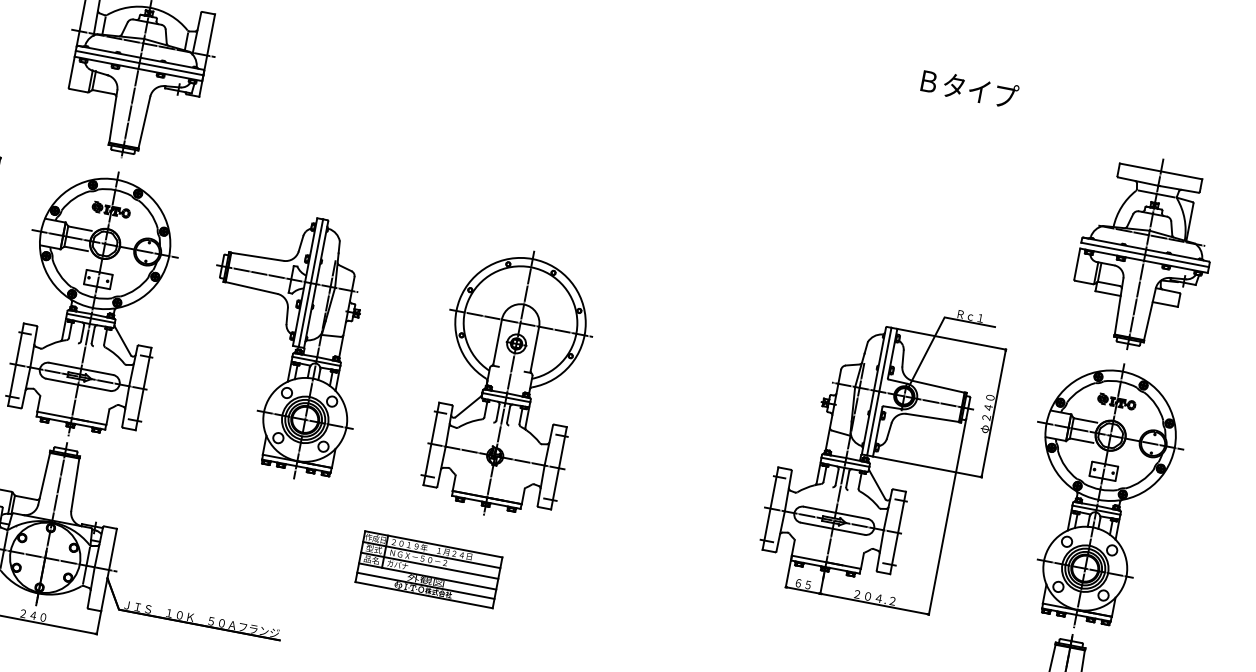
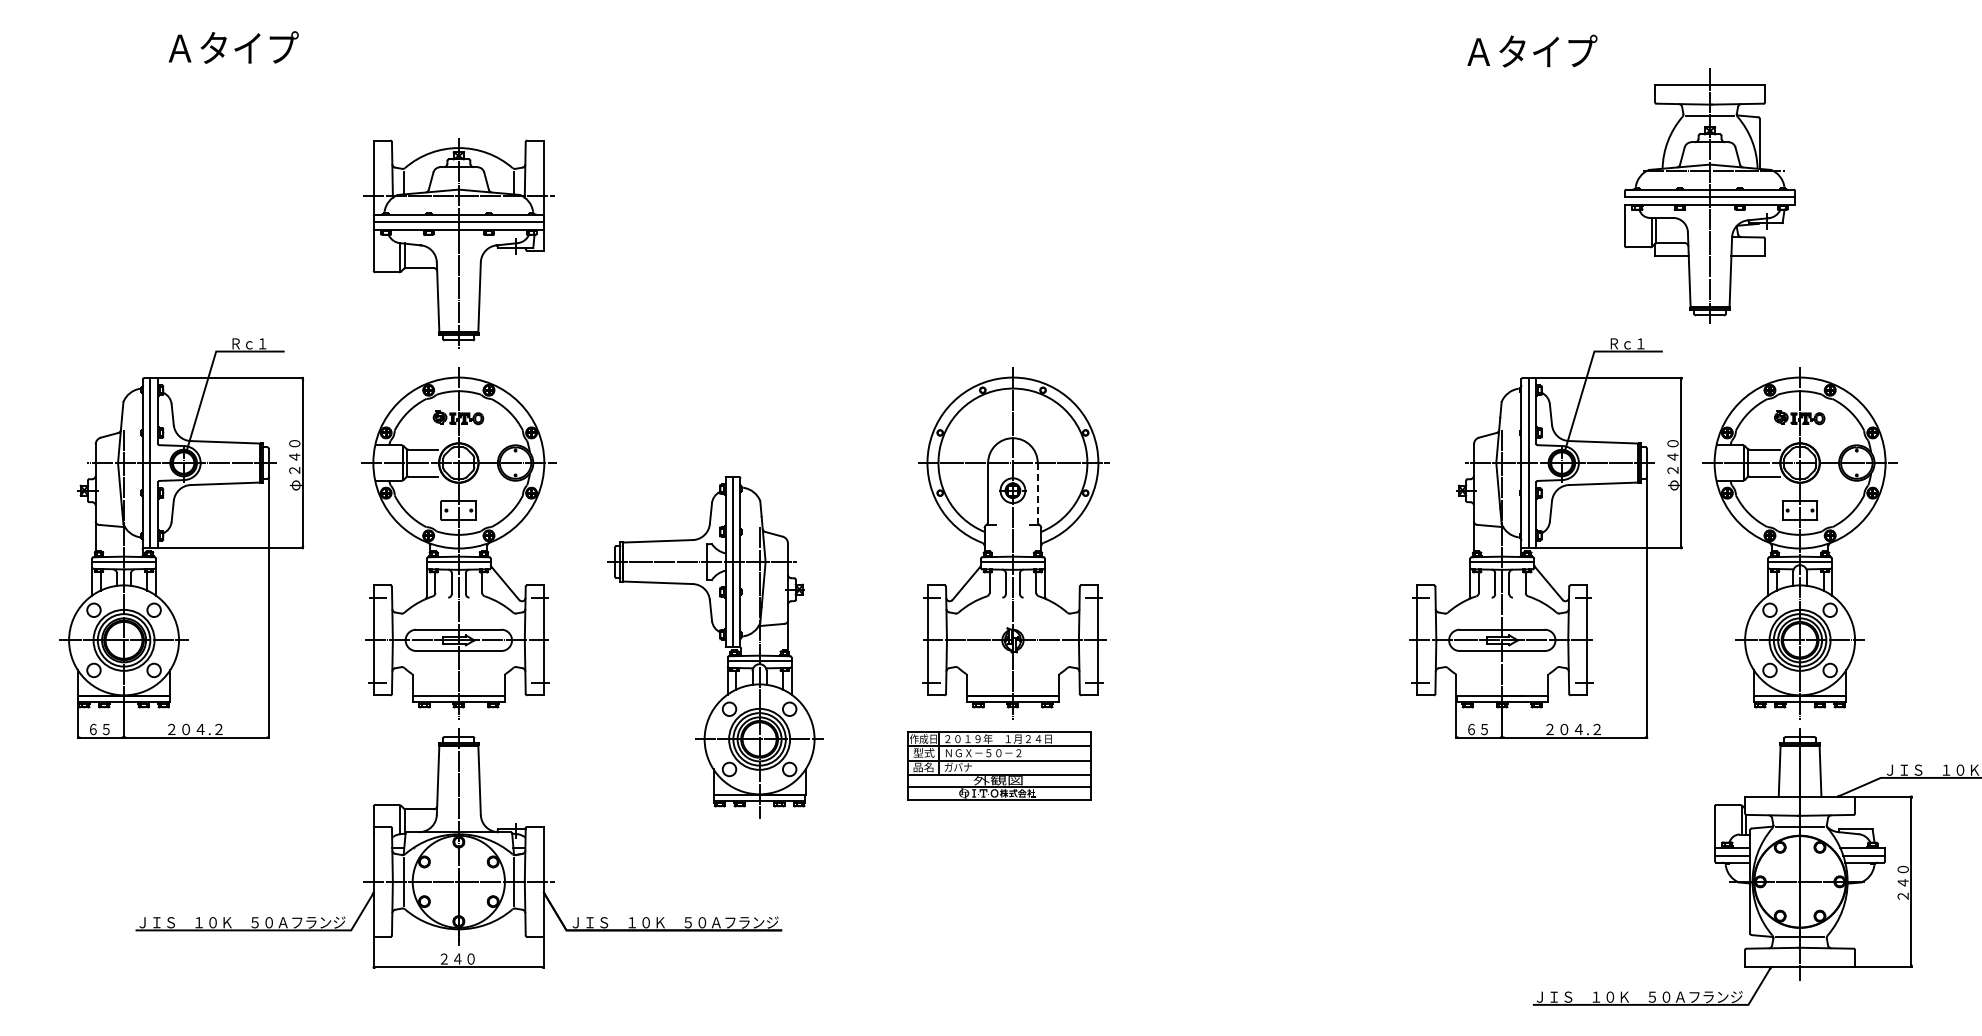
text: (928, 81) -> (1478, 51), Ｂタイプ -> Ａタイプ
part: (1144, 253) -> (1709, 195), moved
part: (289, 339) -> (719, 639), moved
line: (534, 349) -> (1037, 493), solid -> dashed
part: (881, 450) -> (1545, 538), moved
part: (428, 569) -> (999, 765), moved

